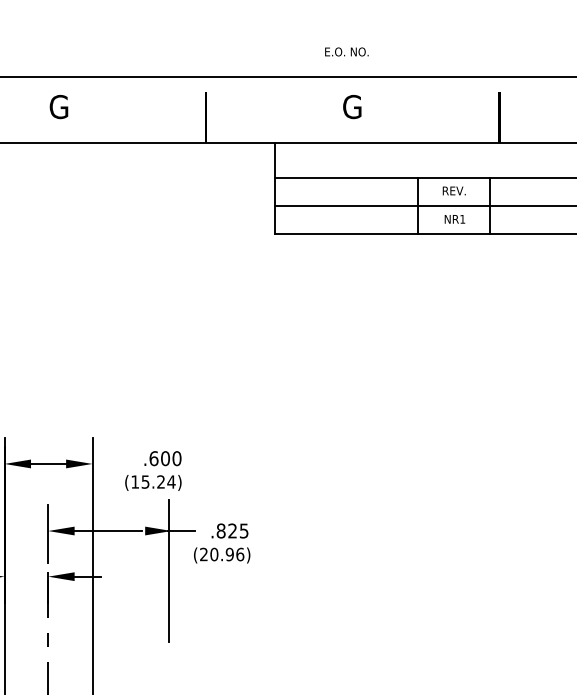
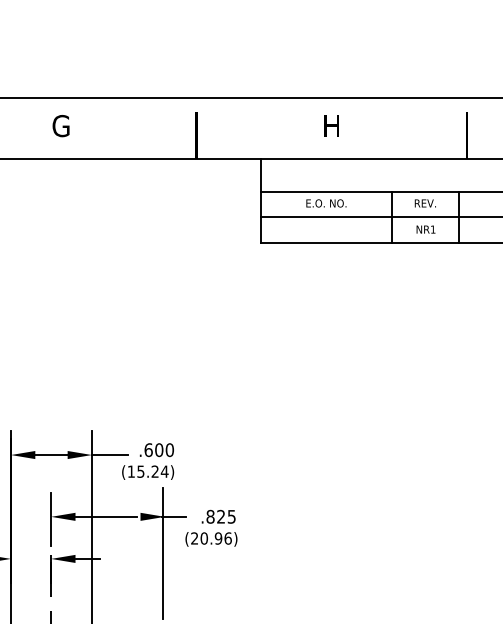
text: (346, 51) -> (326, 203), moved
text: (352, 106) -> (331, 125), G -> H
line: (111, 463) -> (109, 454), added

